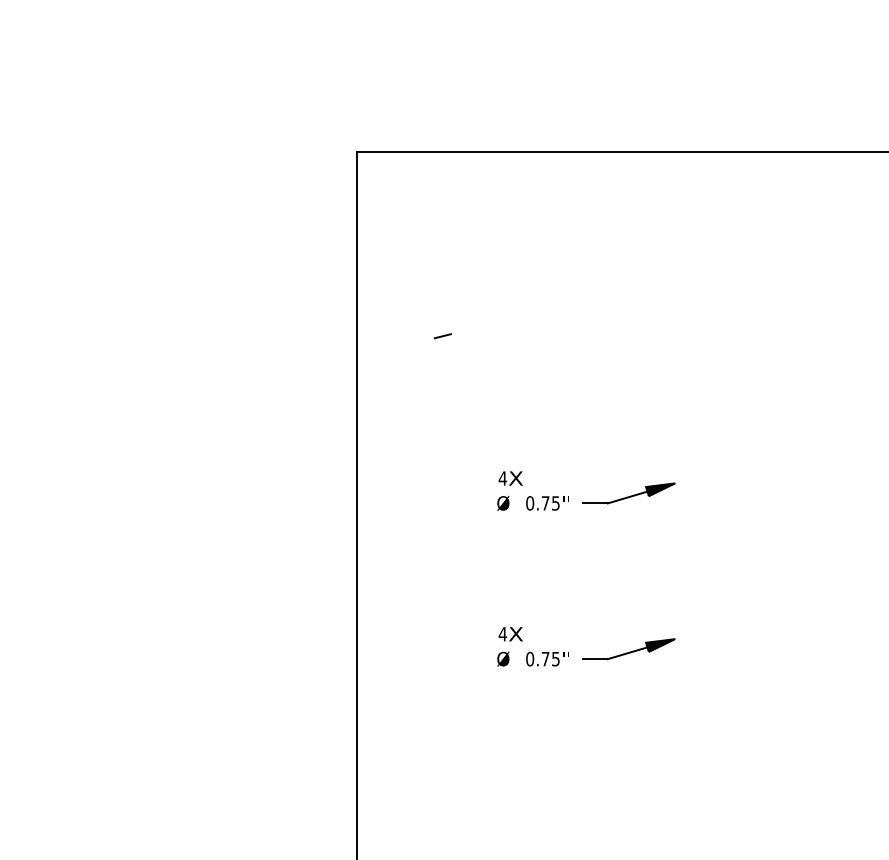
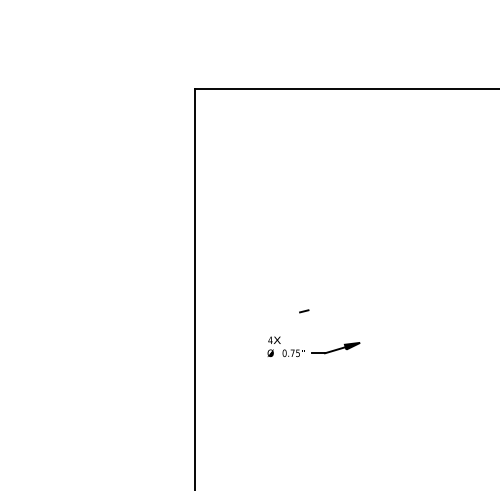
part: (443, 336) -> (304, 311), moved
part: (585, 490) -> (313, 265), removed

